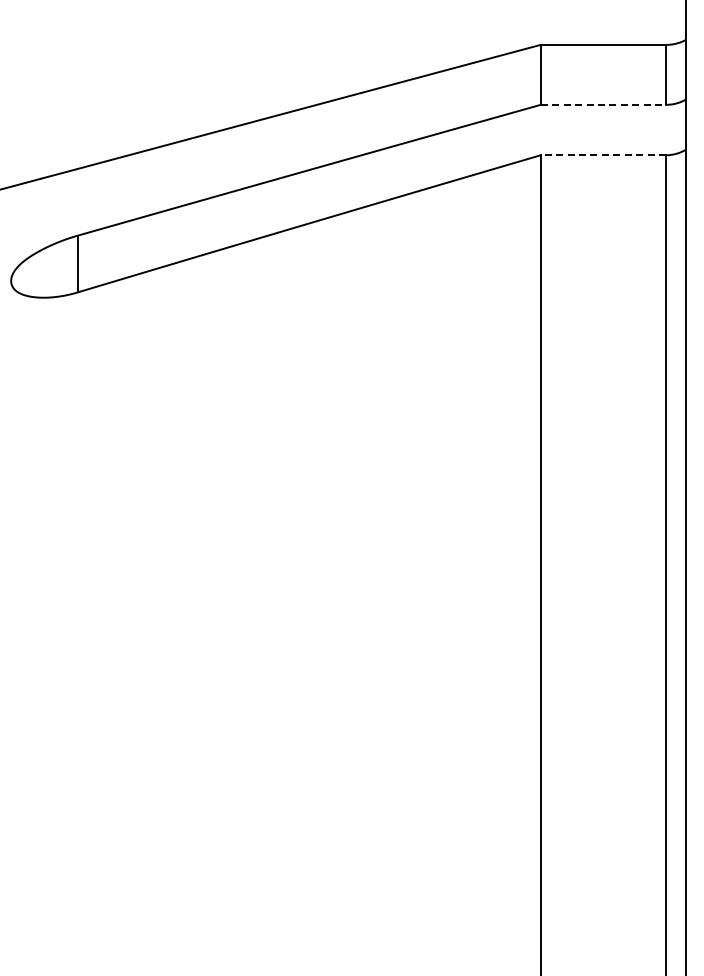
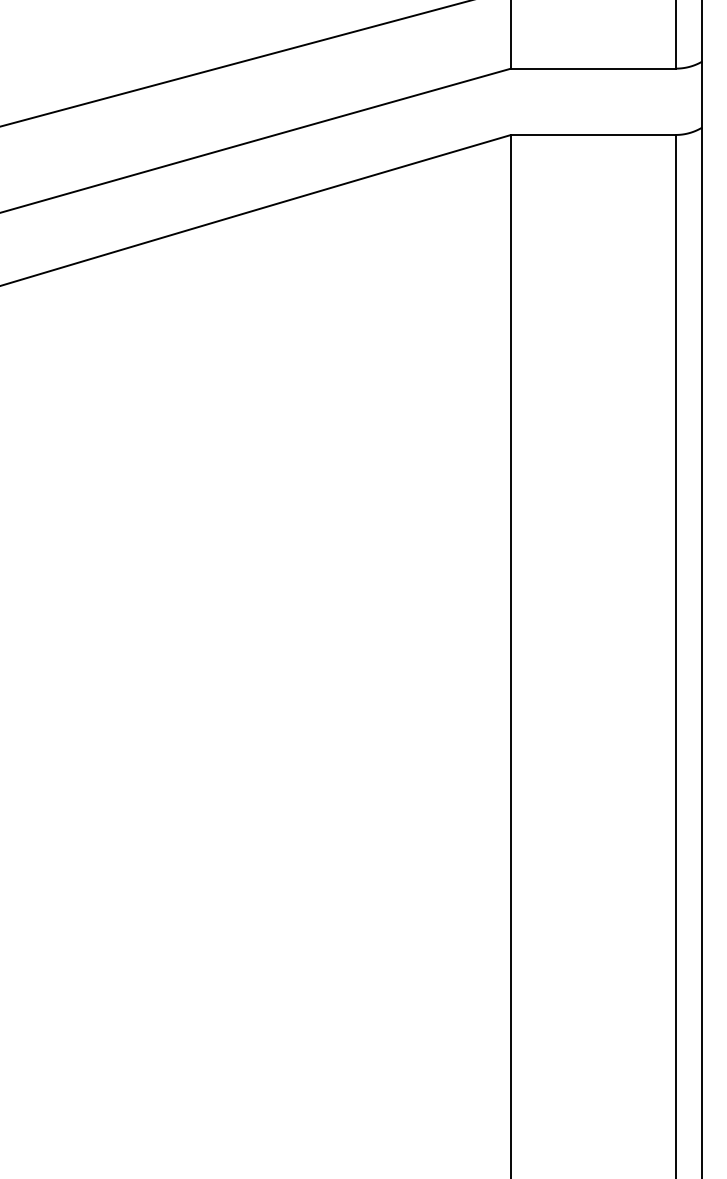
line: (603, 104) -> (593, 68), dashed -> solid
line: (603, 155) -> (593, 135), dashed -> solid

